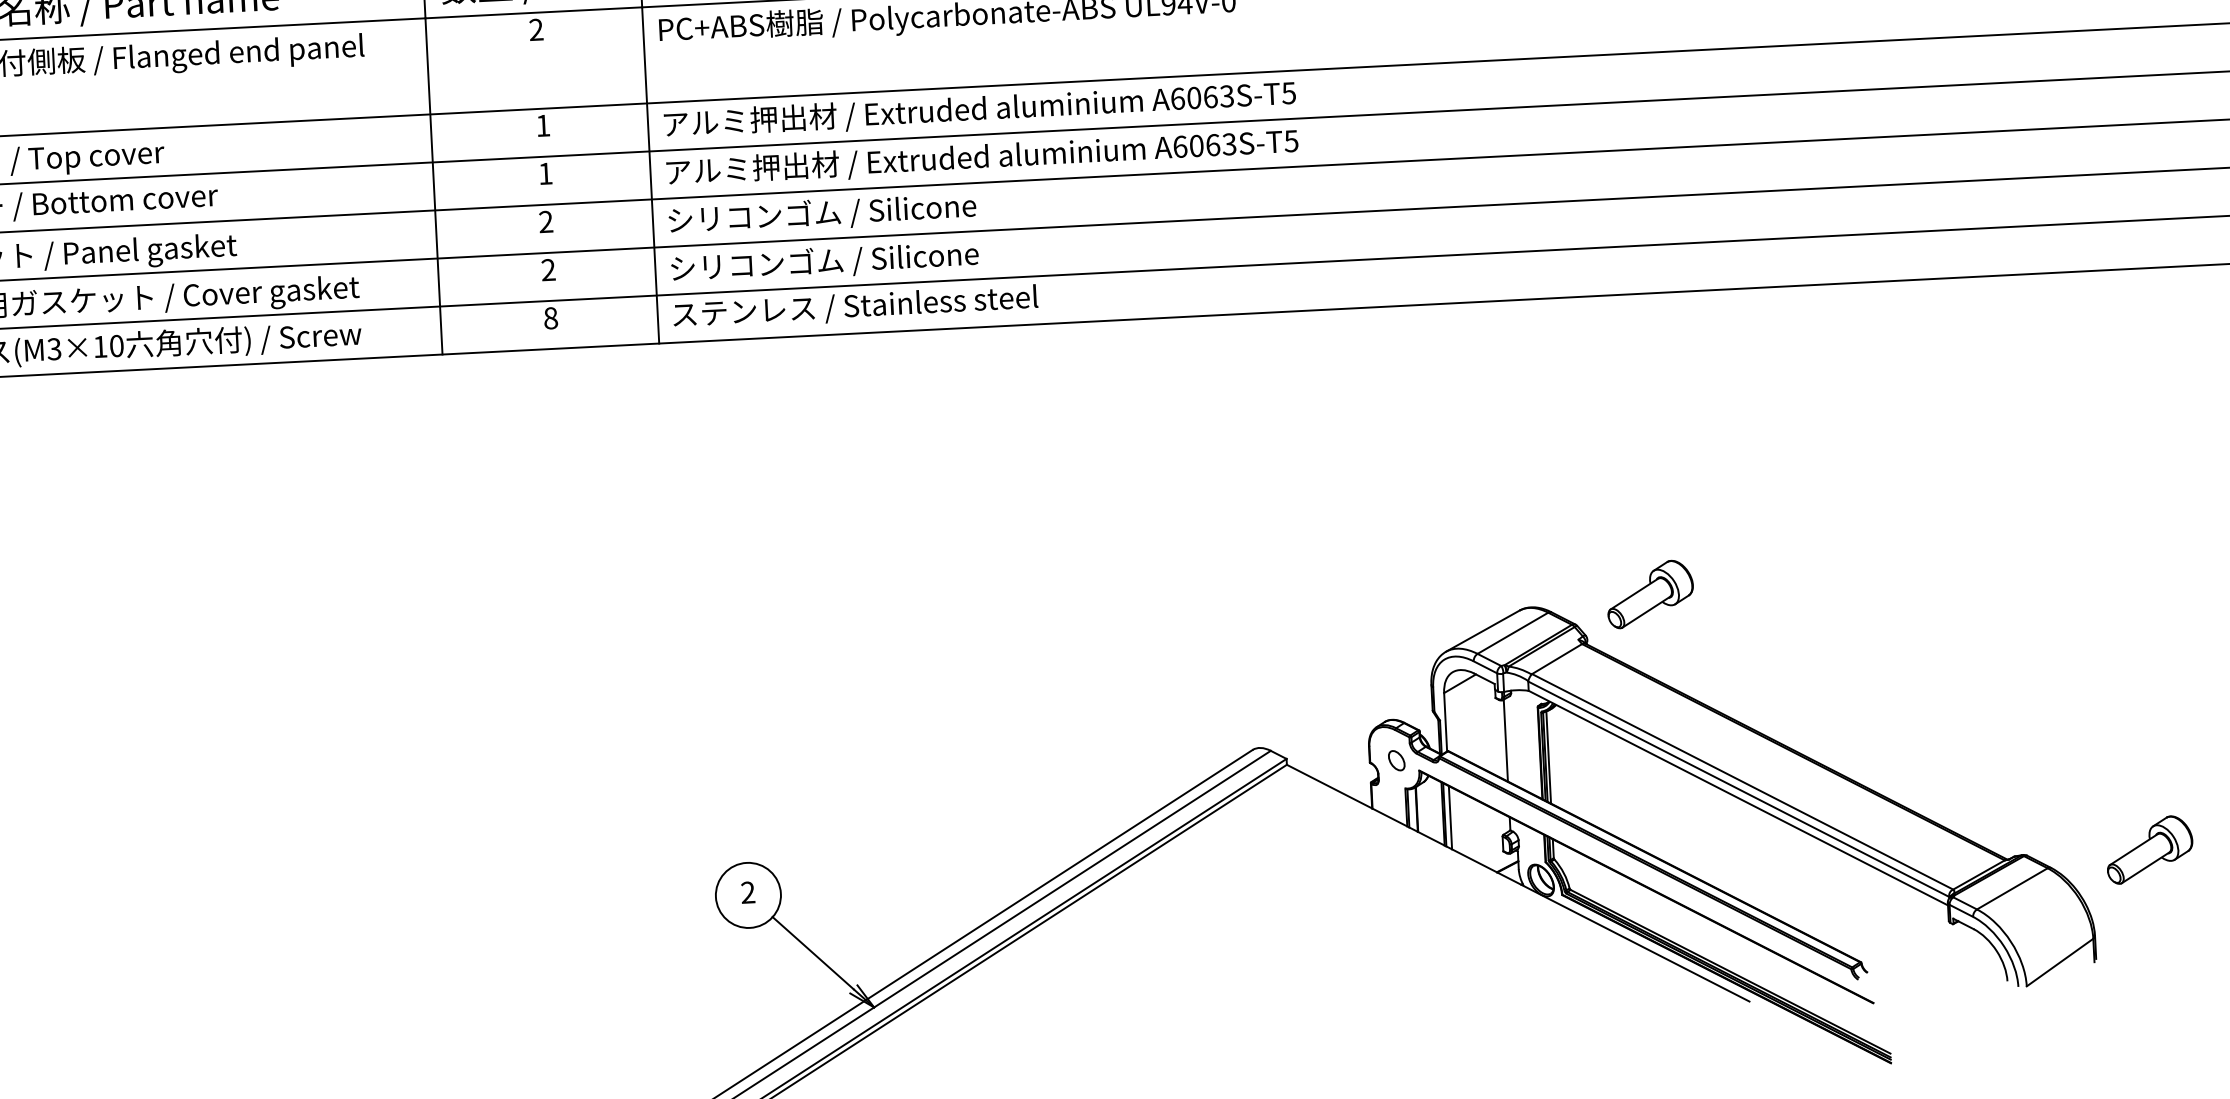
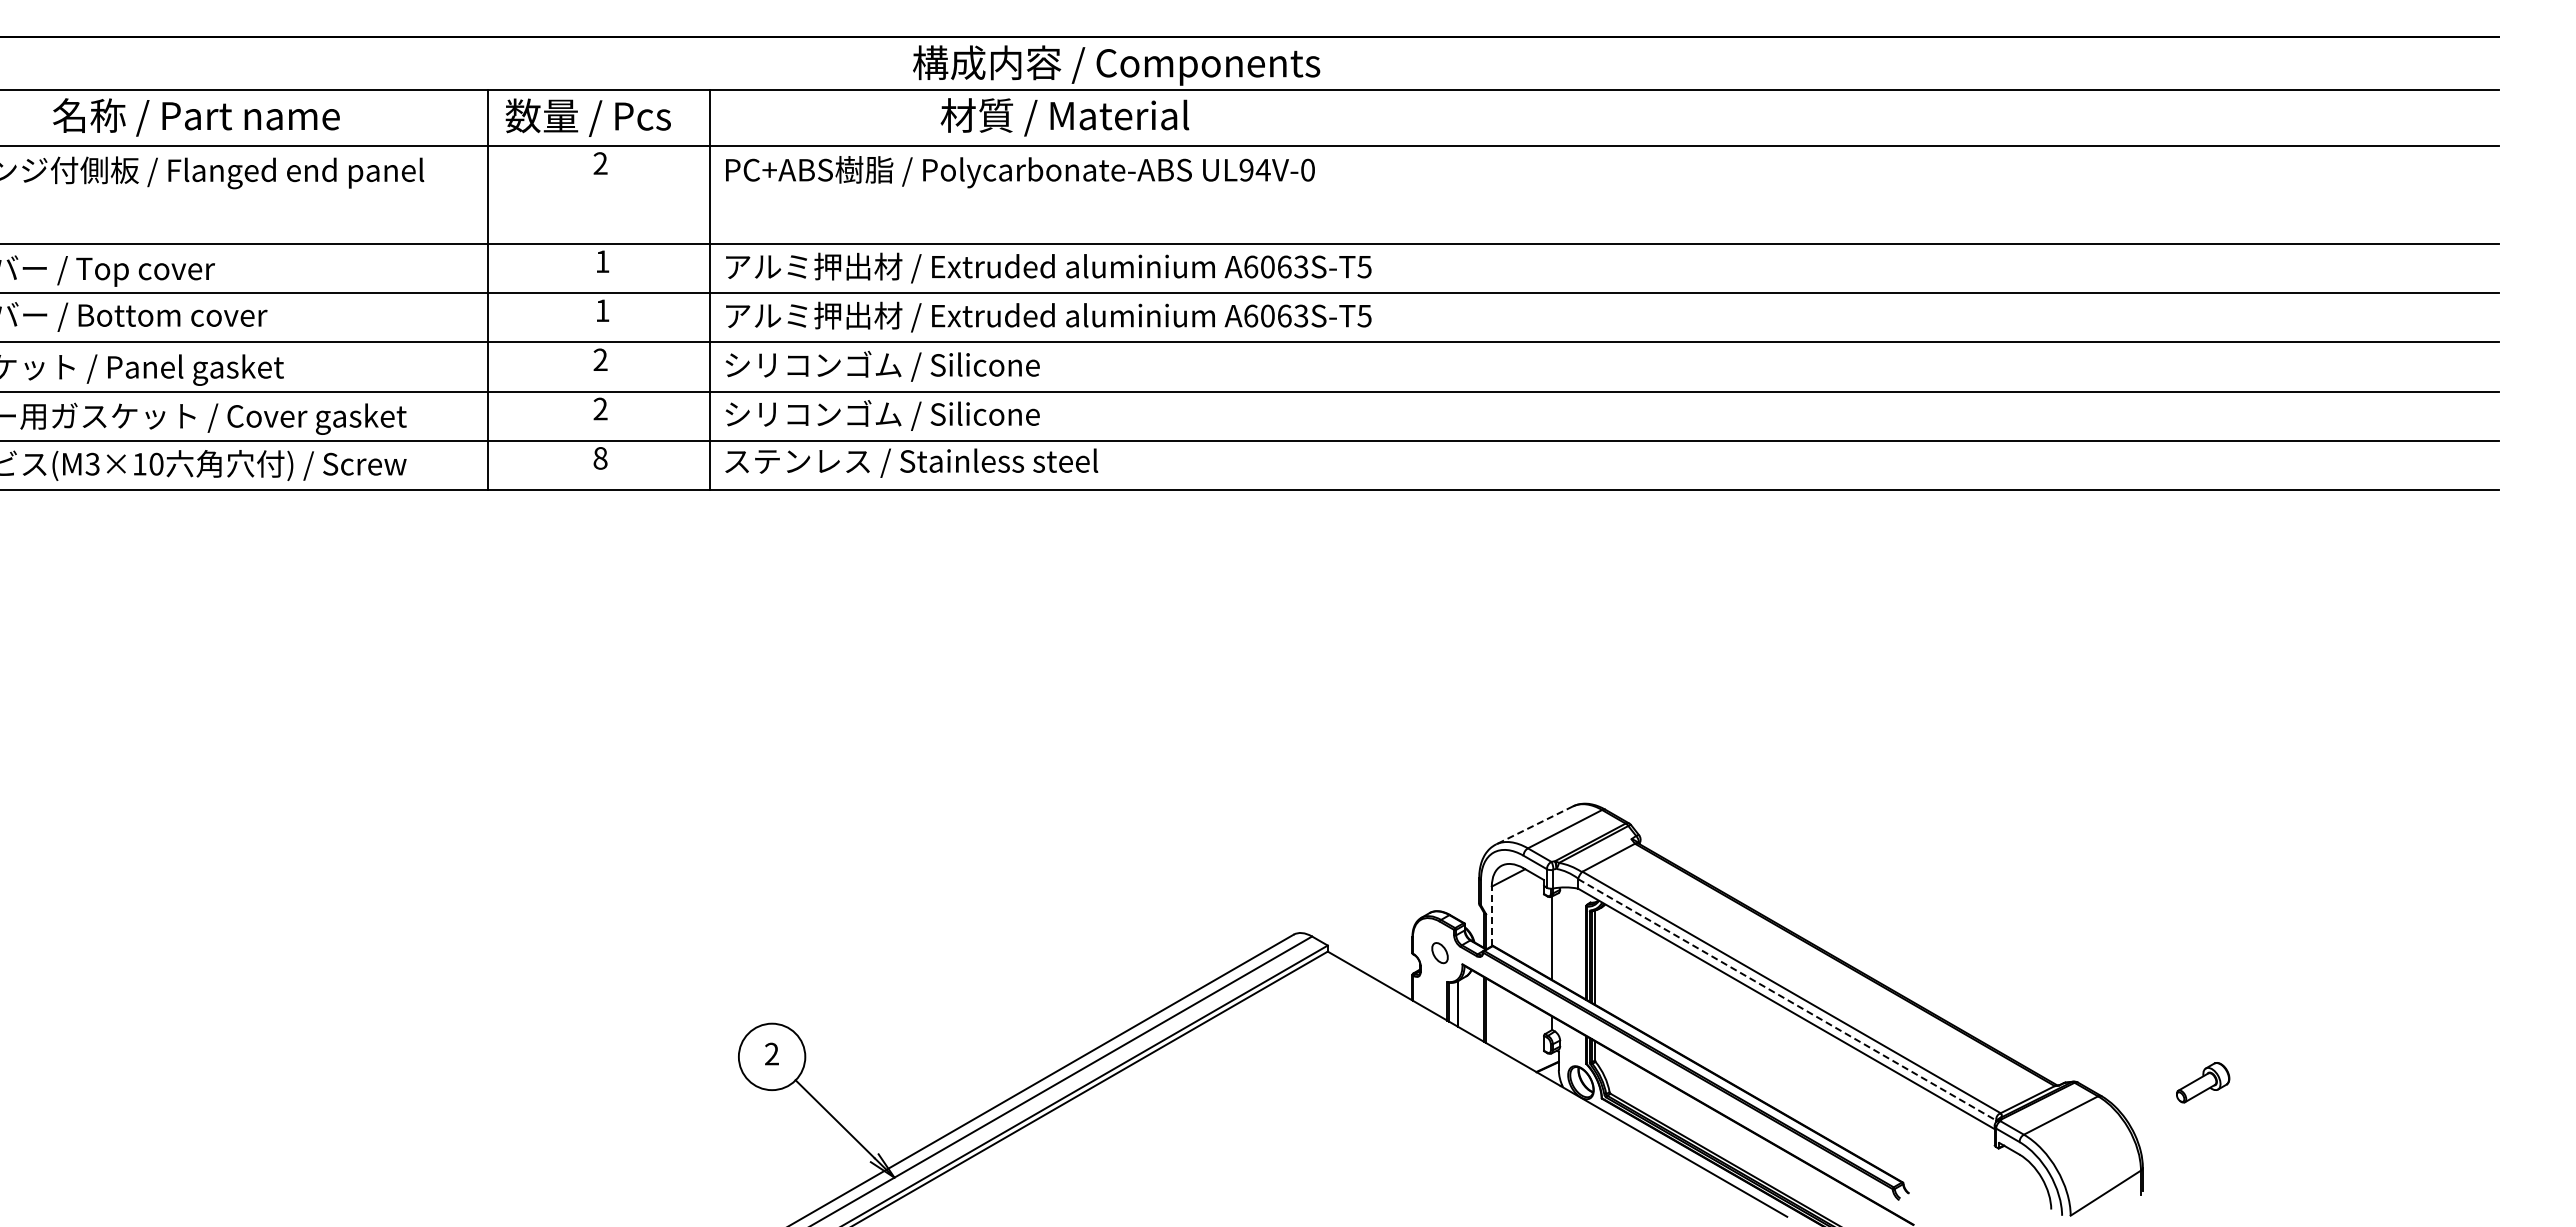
part: (1649, 594) -> (1706, 796), removed
line: (1482, 631) -> (1534, 825), solid -> dashed
line: (1445, 722) -> (1491, 916), solid -> dashed
line: (1739, 789) -> (1787, 1000), solid -> dashed
line: (1450, 817) -> (1491, 1013), removed
part: (2149, 849) -> (2202, 1082), size x0.6

